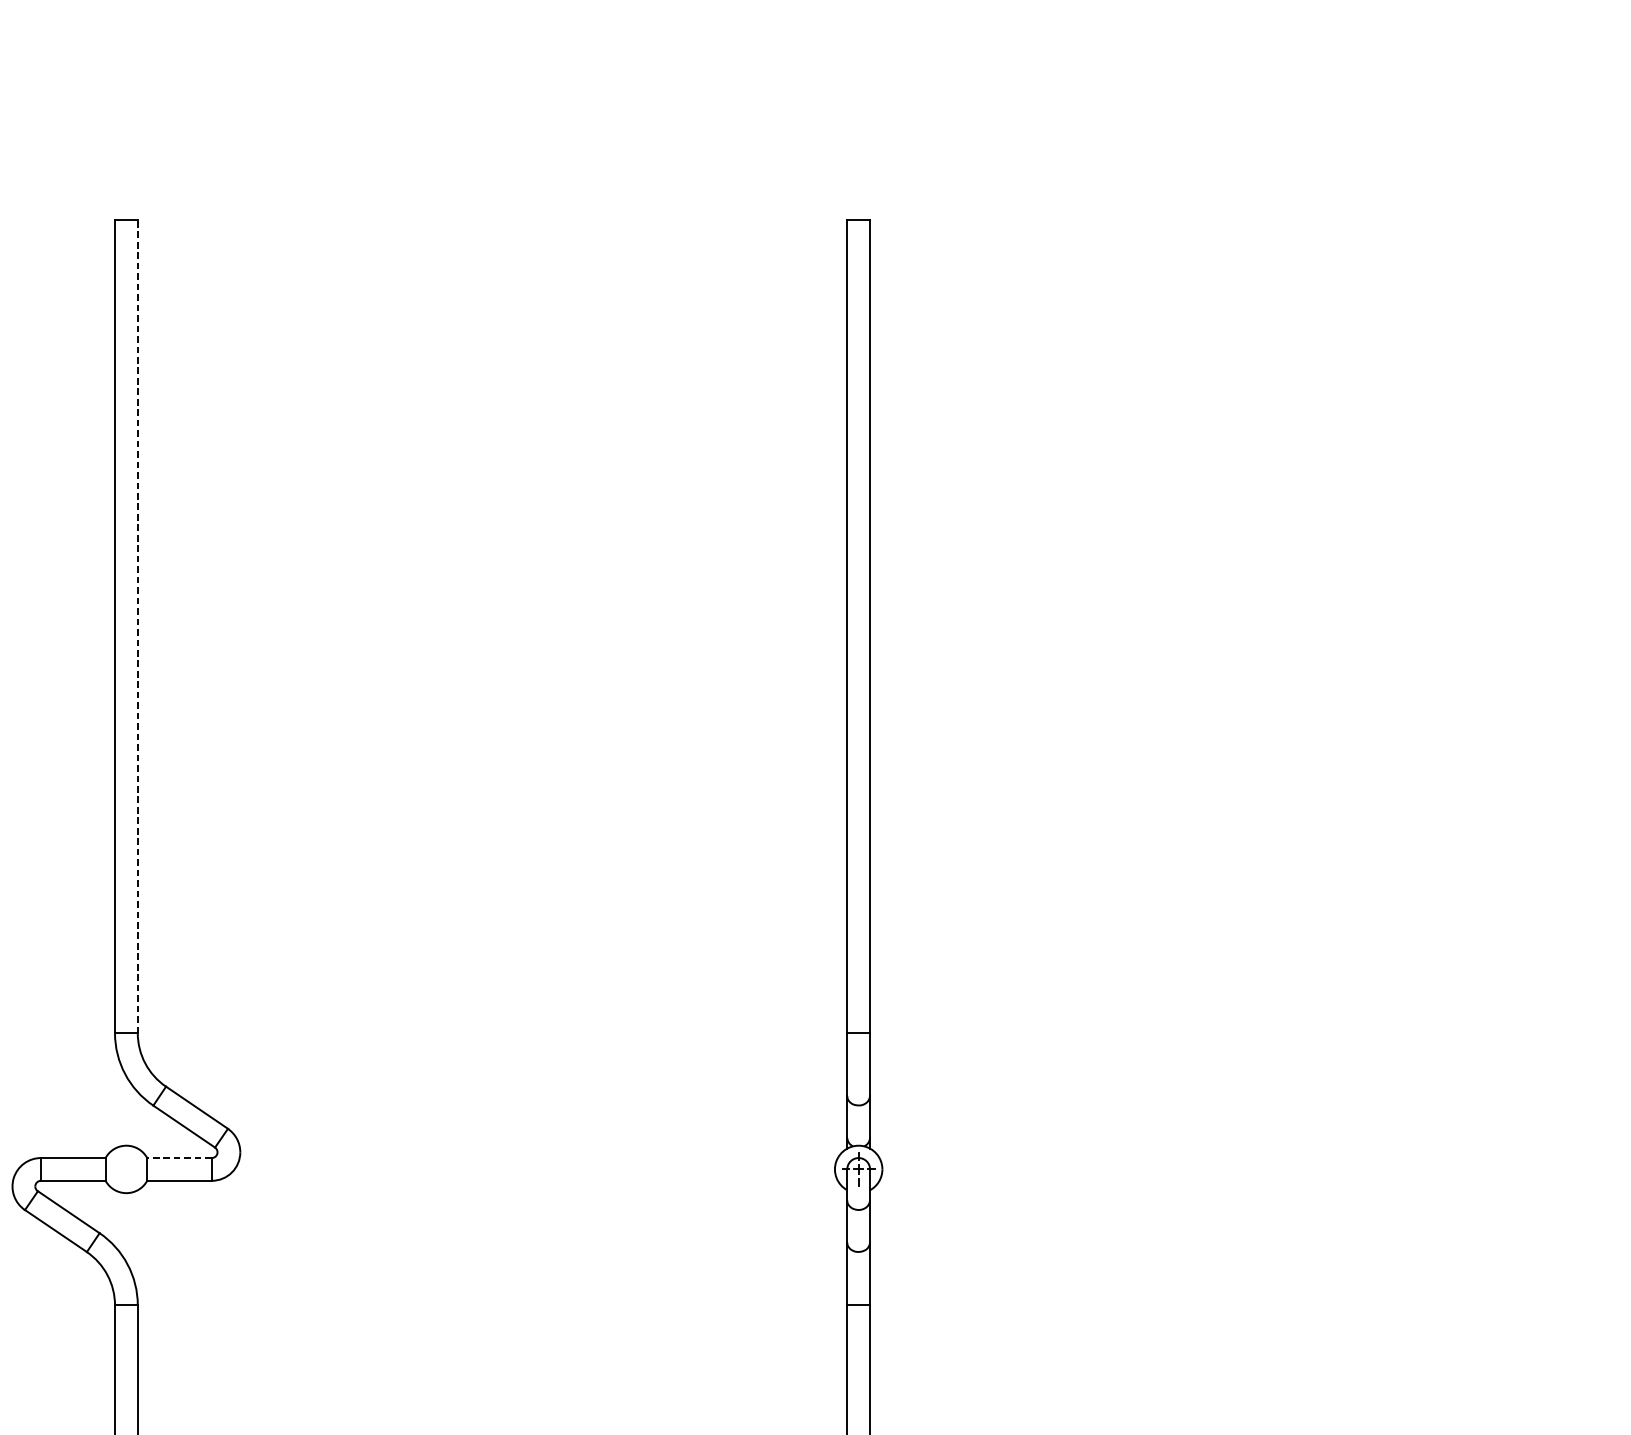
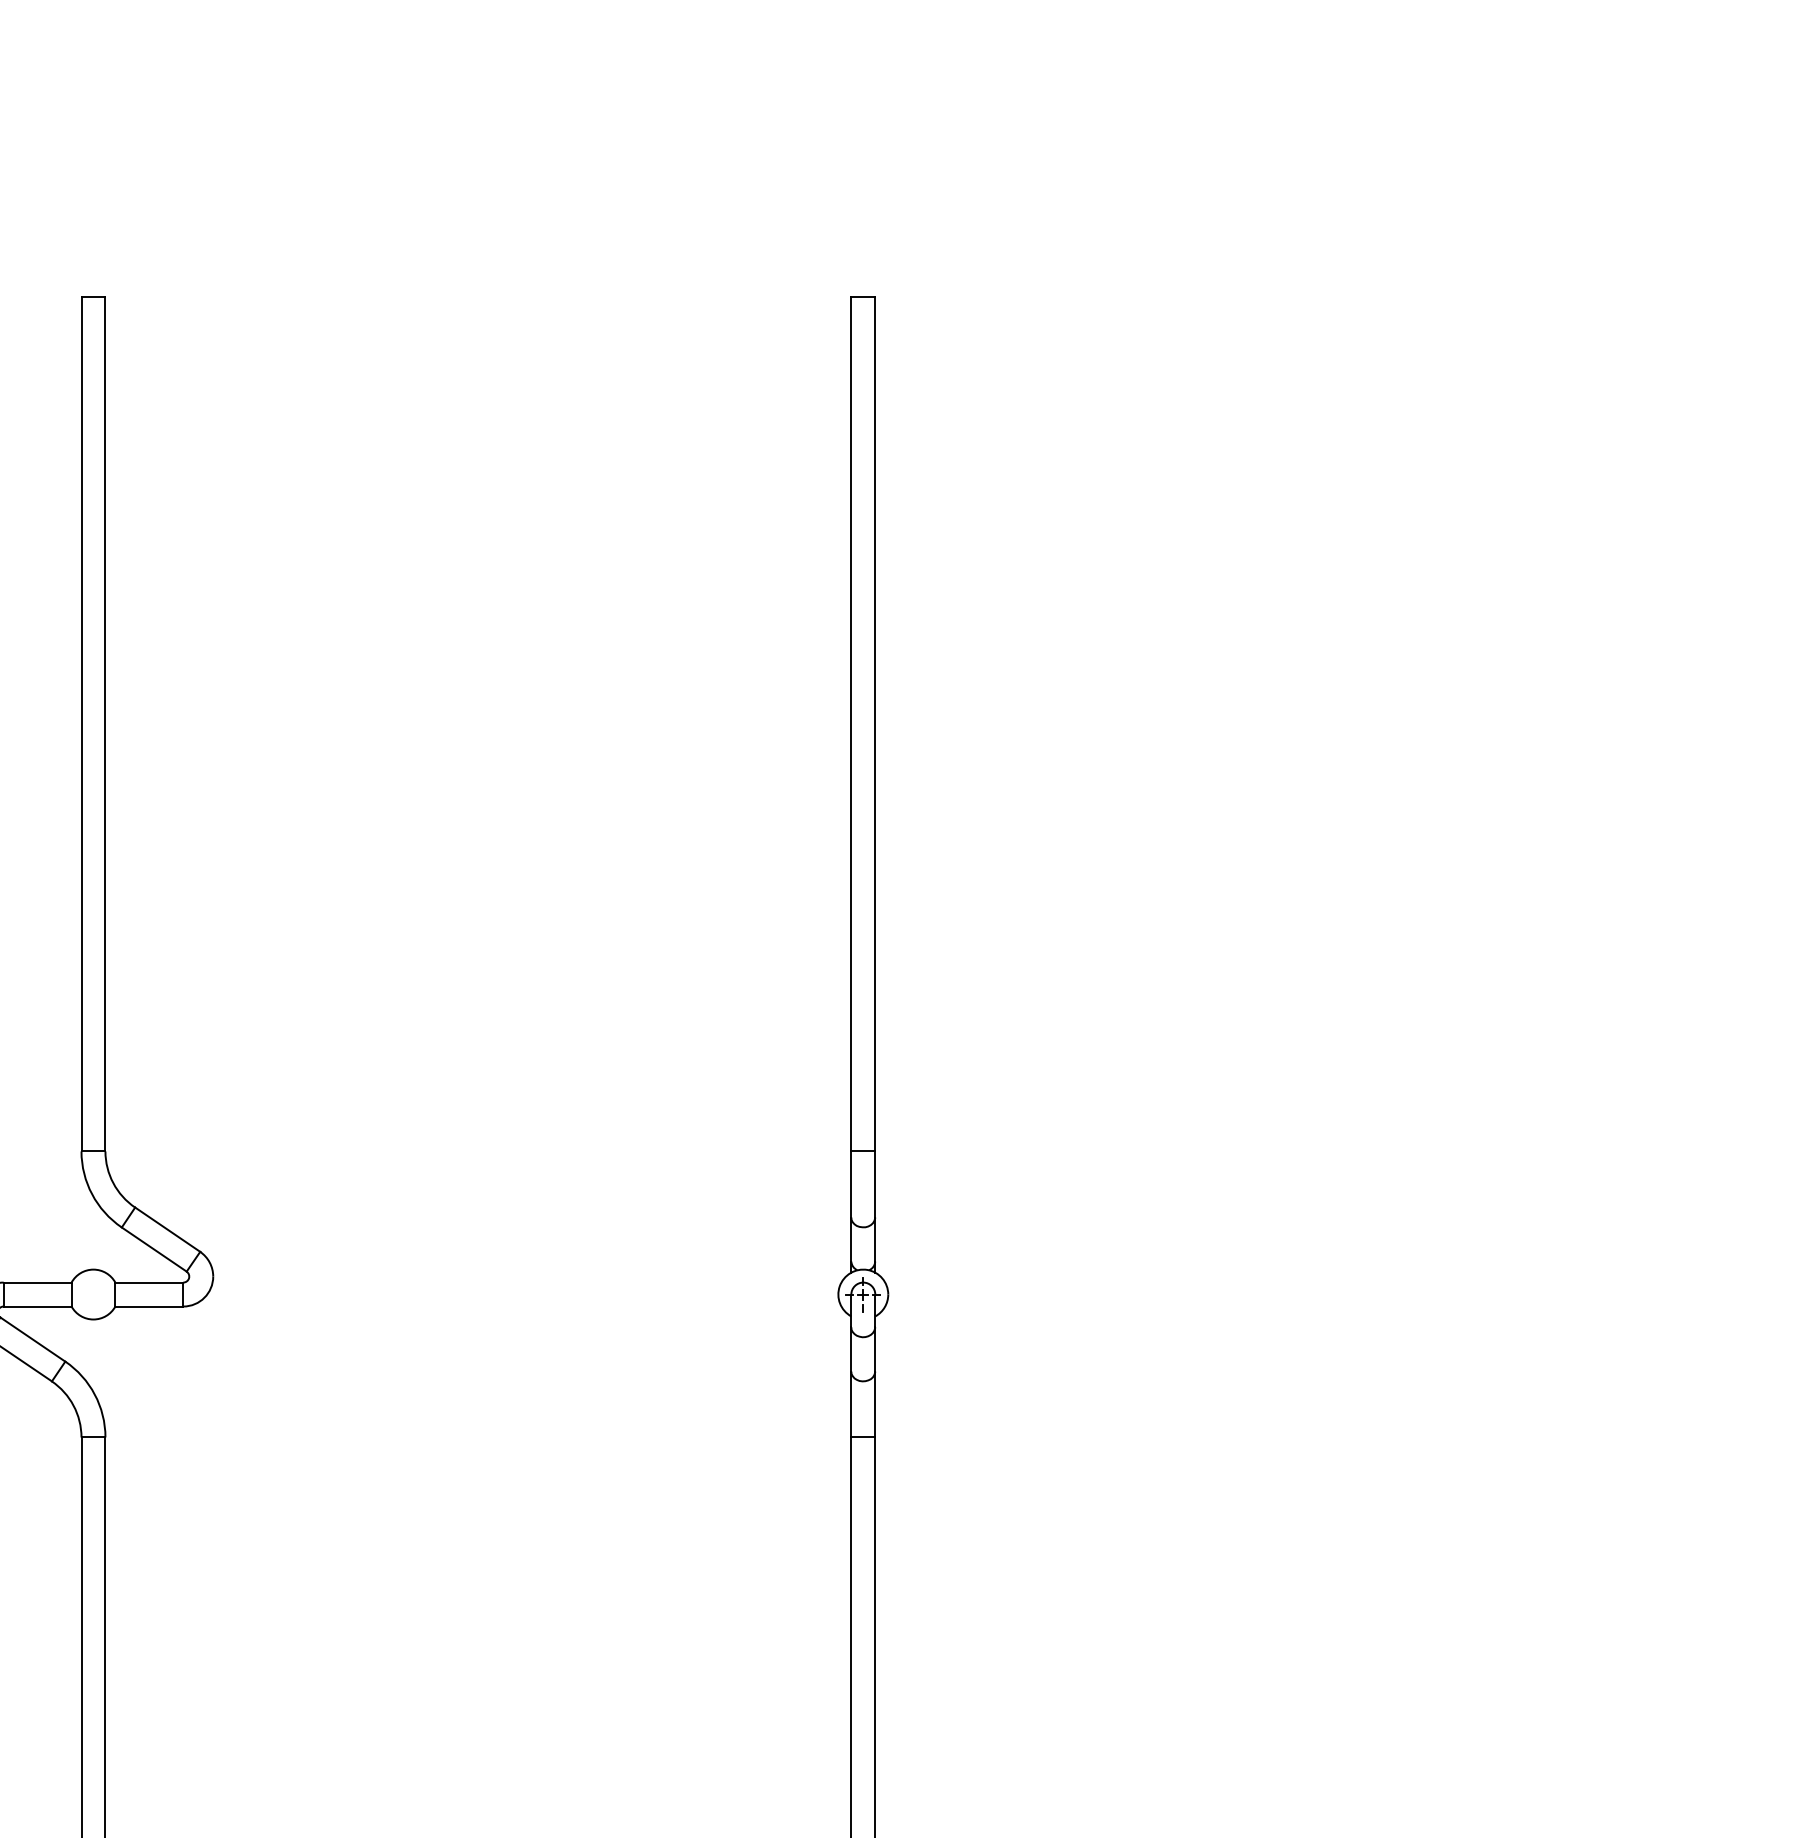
line: (137, 626) -> (105, 723), dashed -> solid
line: (179, 1157) -> (149, 1282), dashed -> solid

